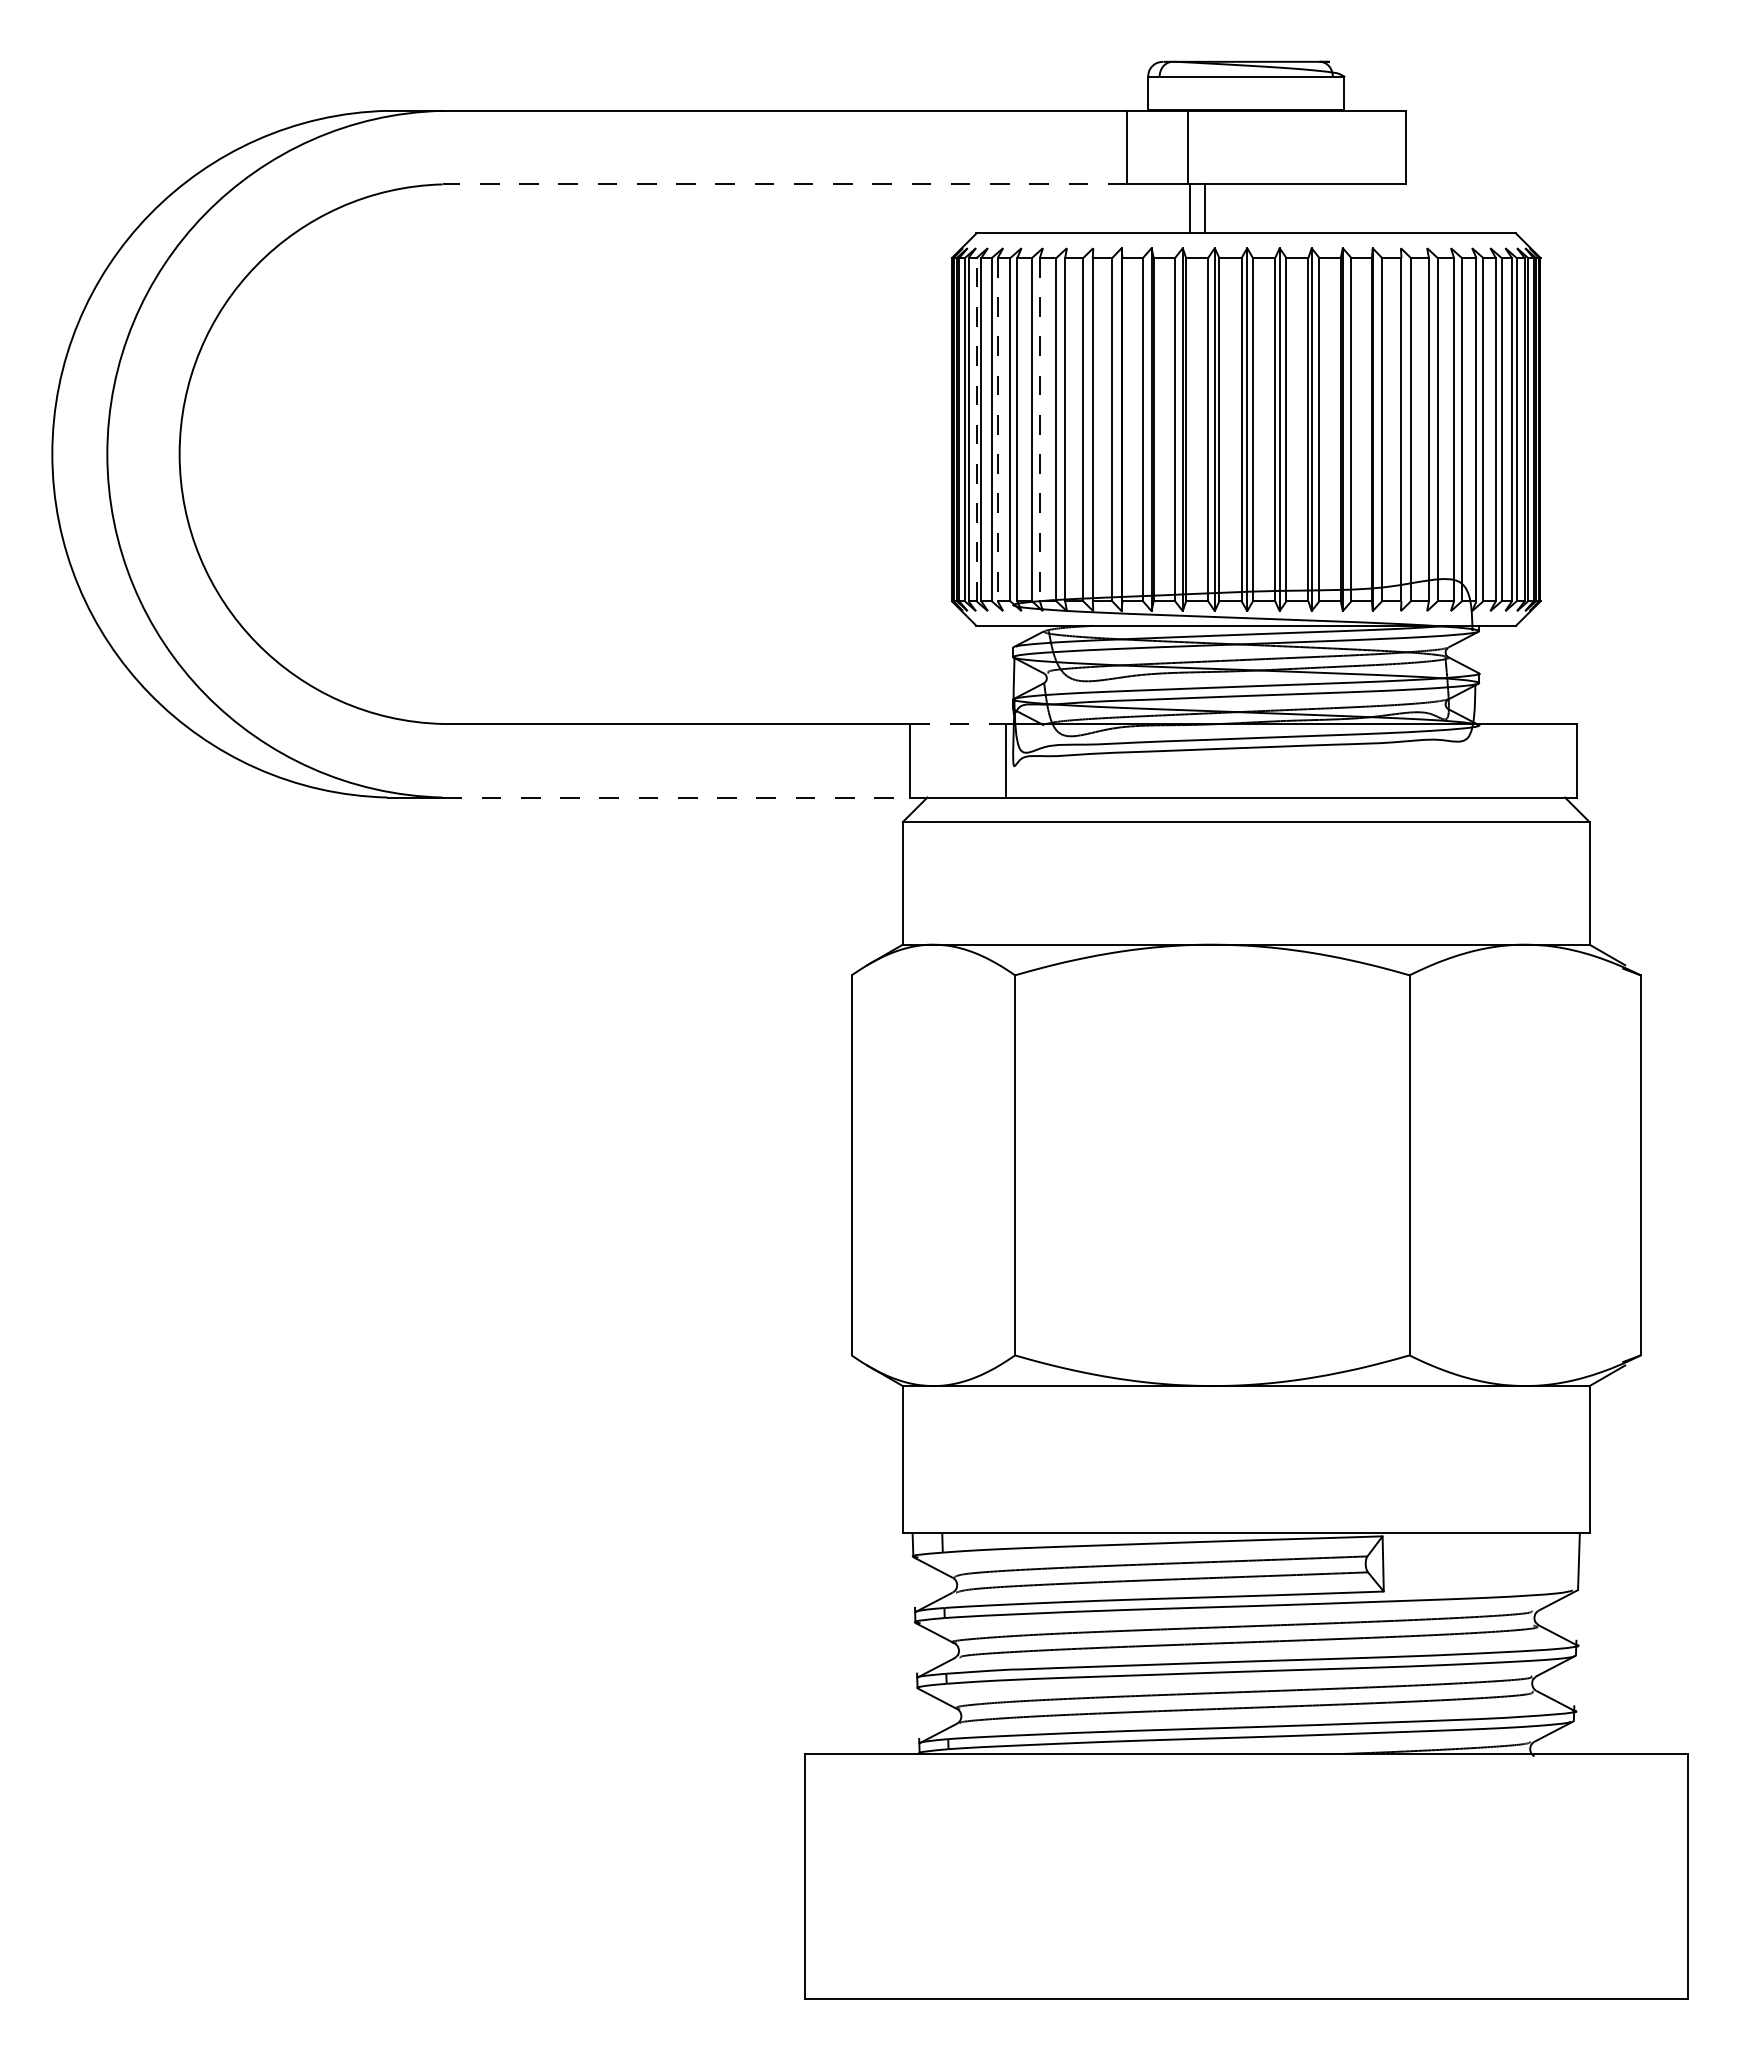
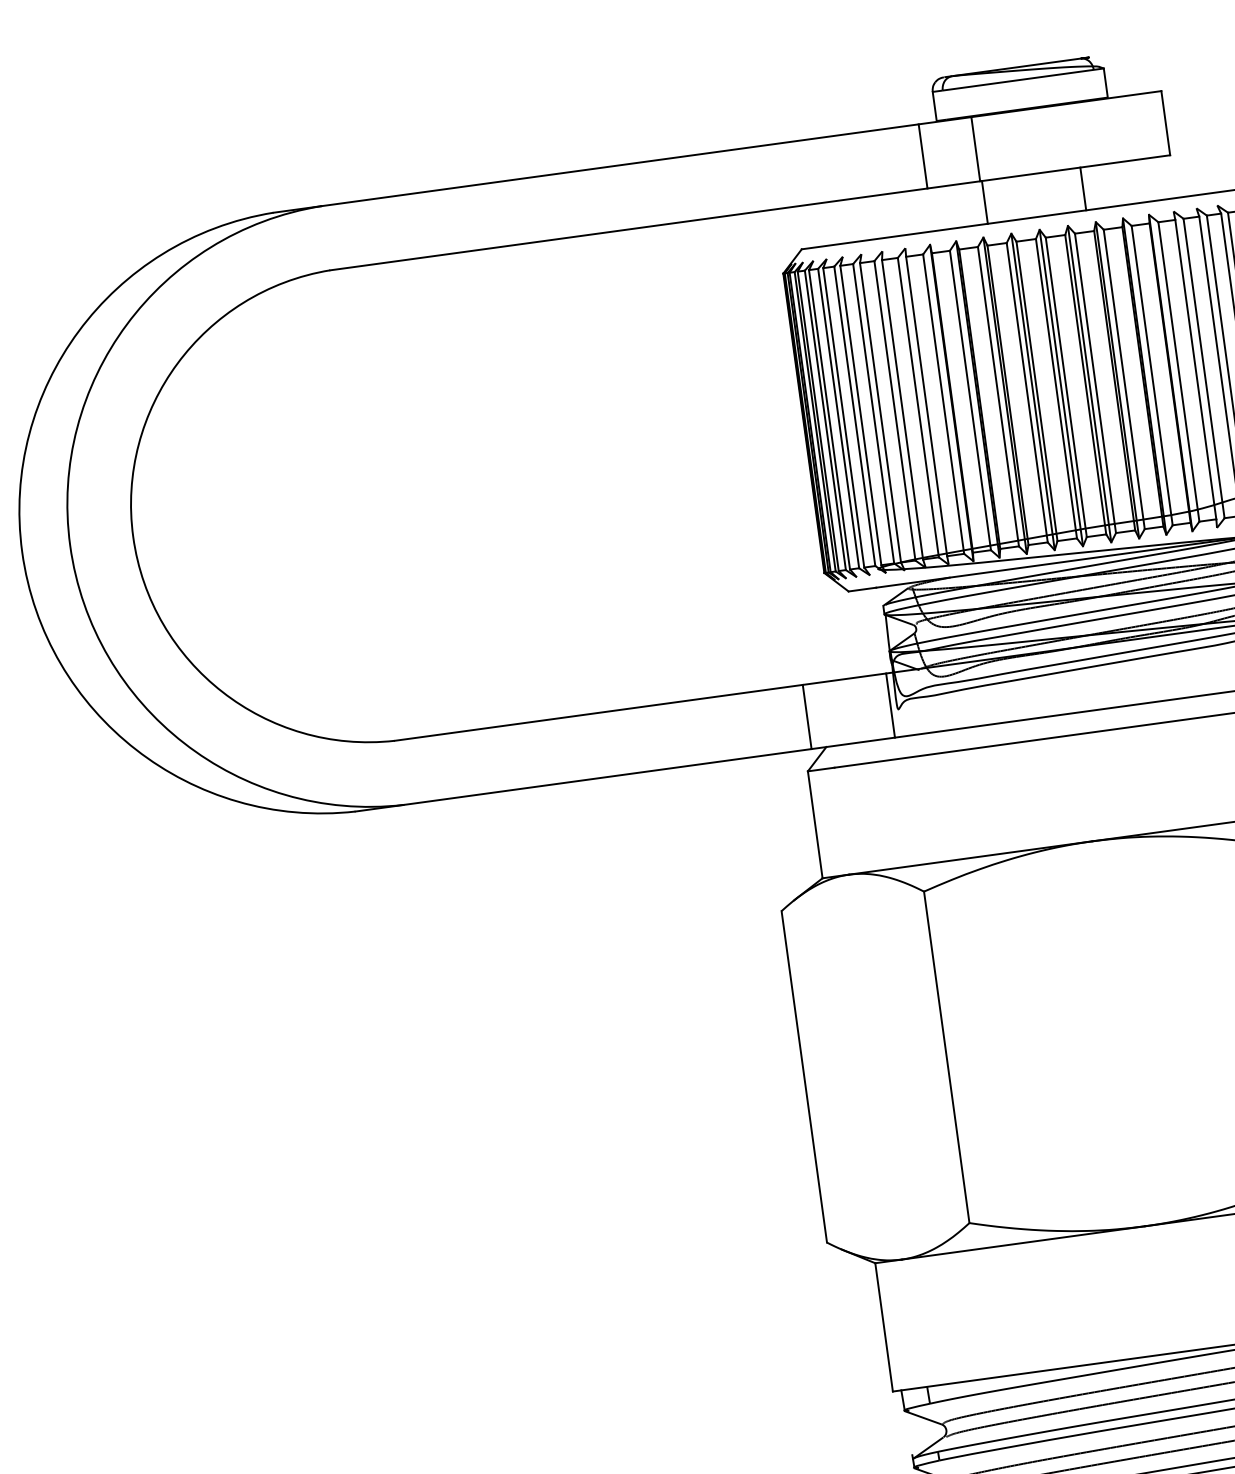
line: (784, 184) -> (628, 229), dashed -> solid
line: (1204, 208) -> (1083, 188), moved
line: (976, 429) -> (825, 420), dashed -> solid
line: (997, 429) -> (843, 417), dashed -> solid
line: (1039, 429) -> (880, 412), dashed -> solid
line: (958, 723) -> (844, 678), dashed -> solid
line: (676, 797) -> (607, 776), dashed -> solid

